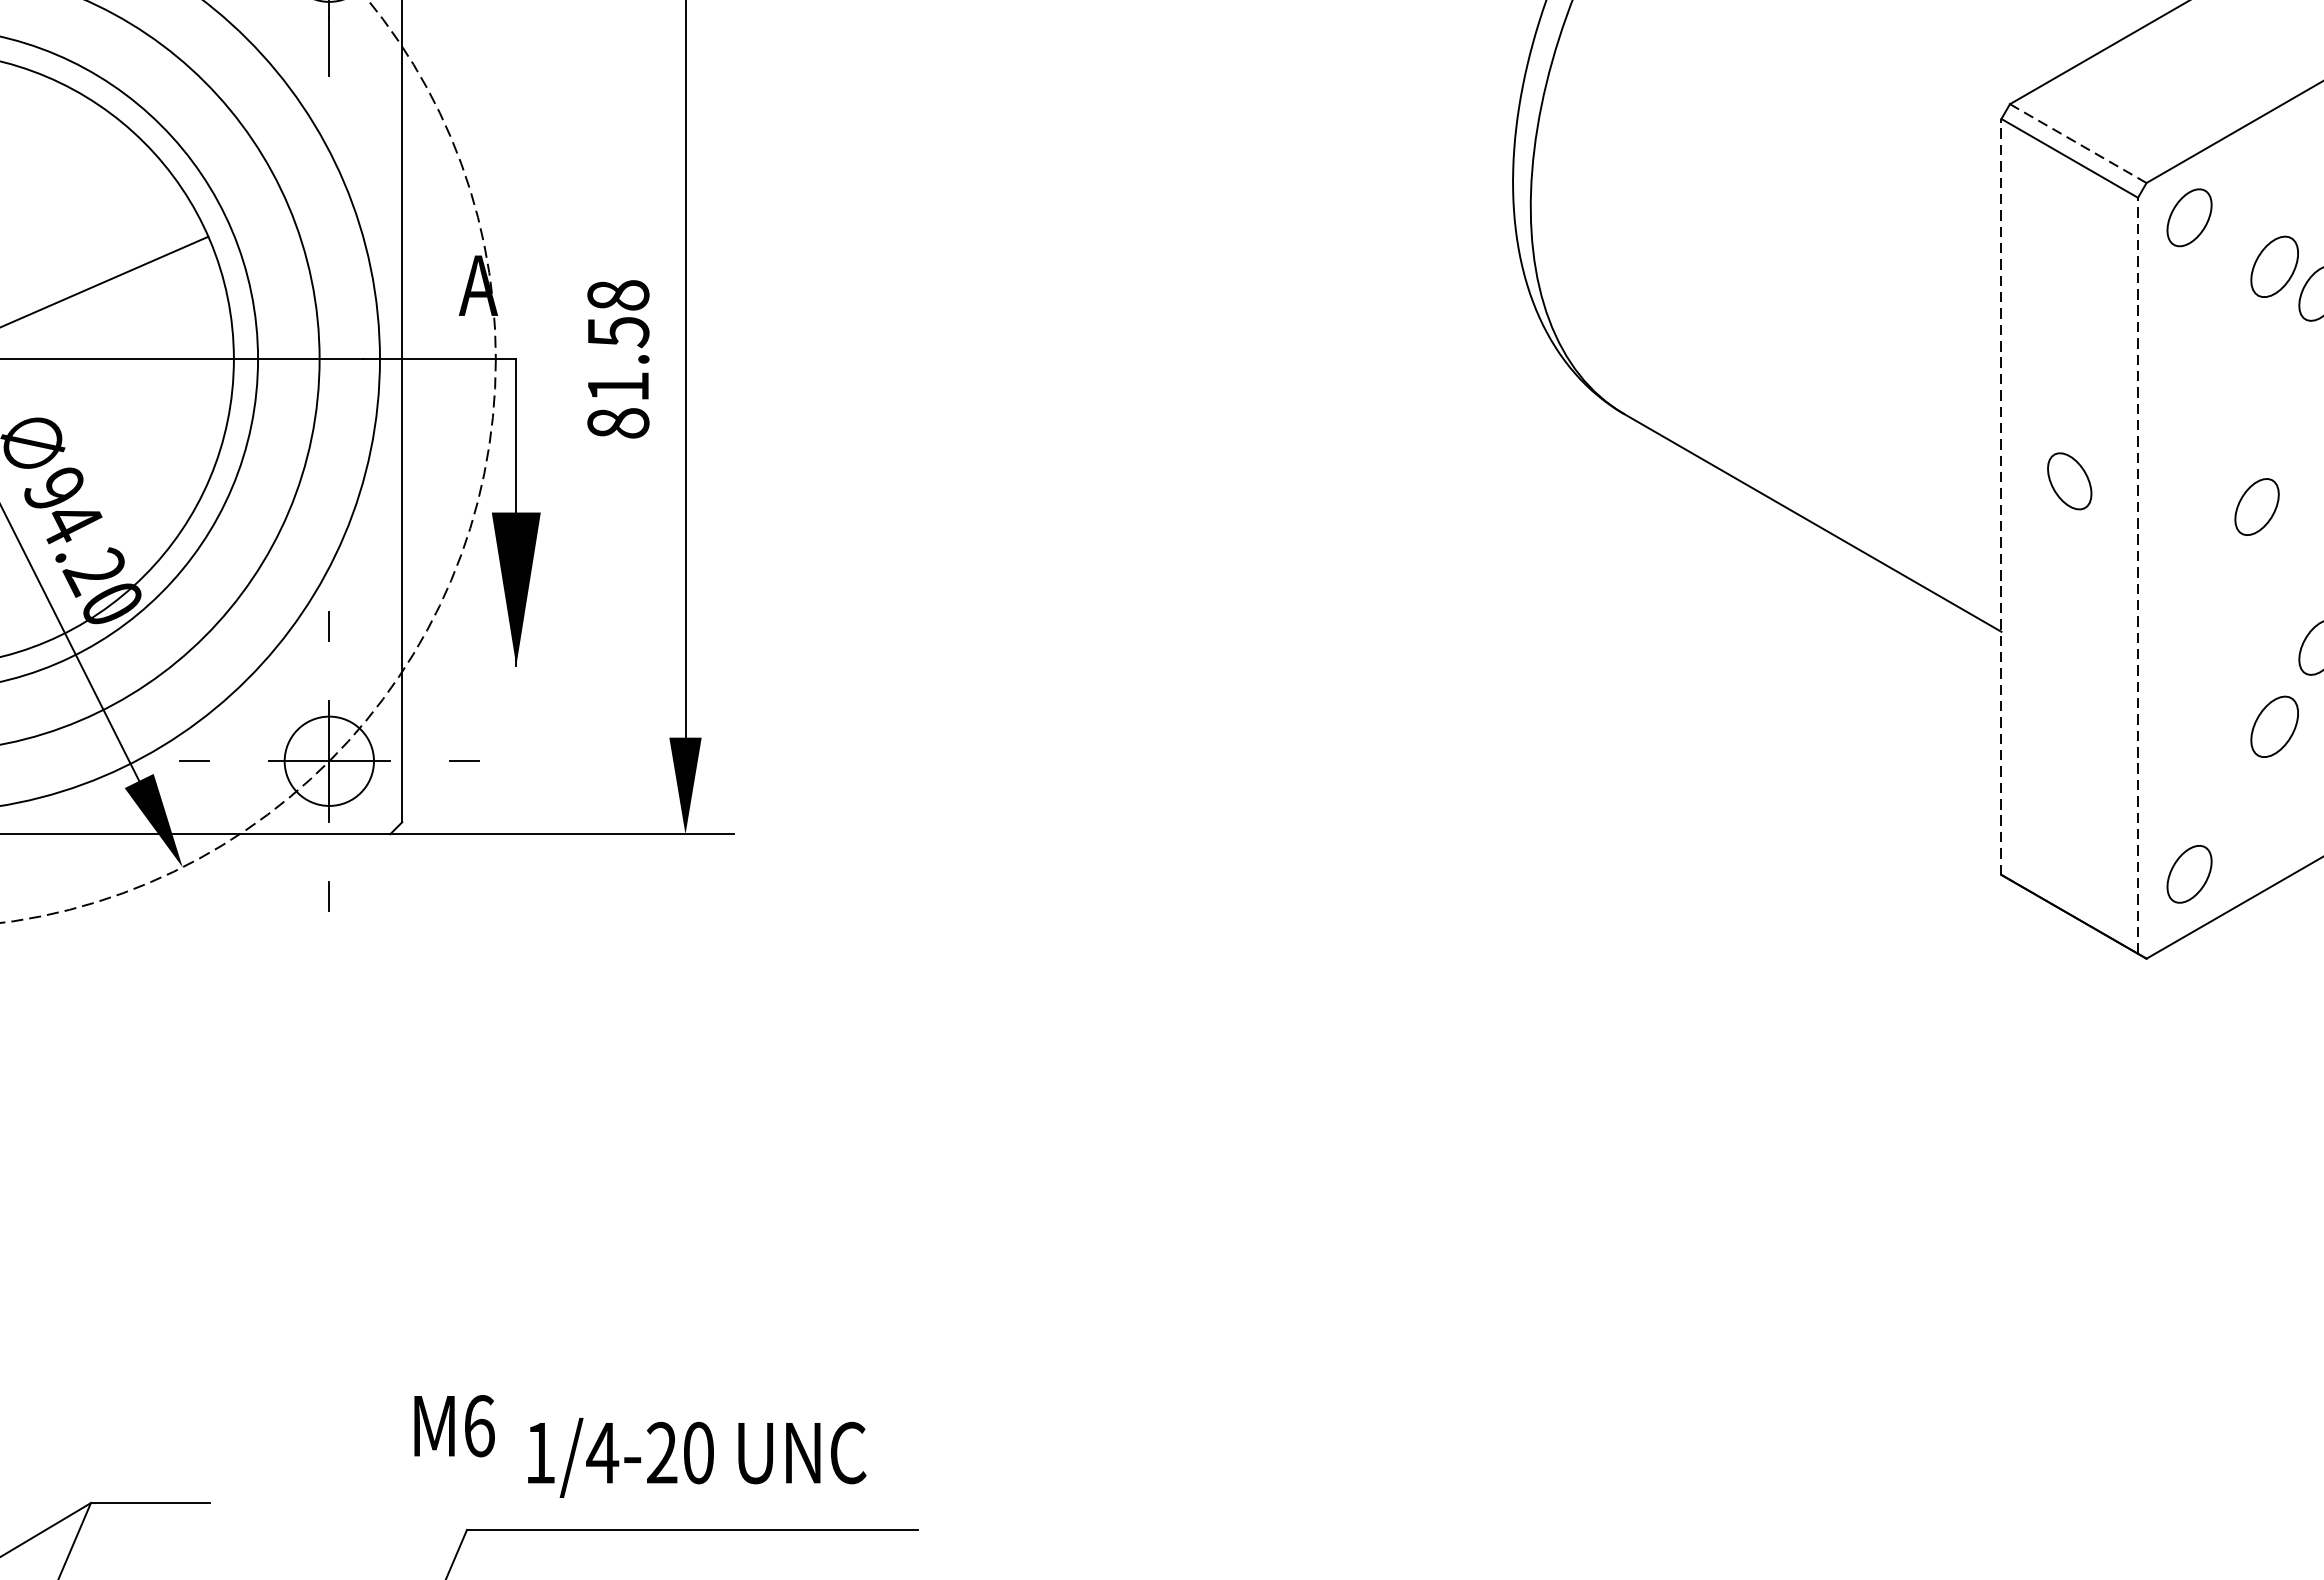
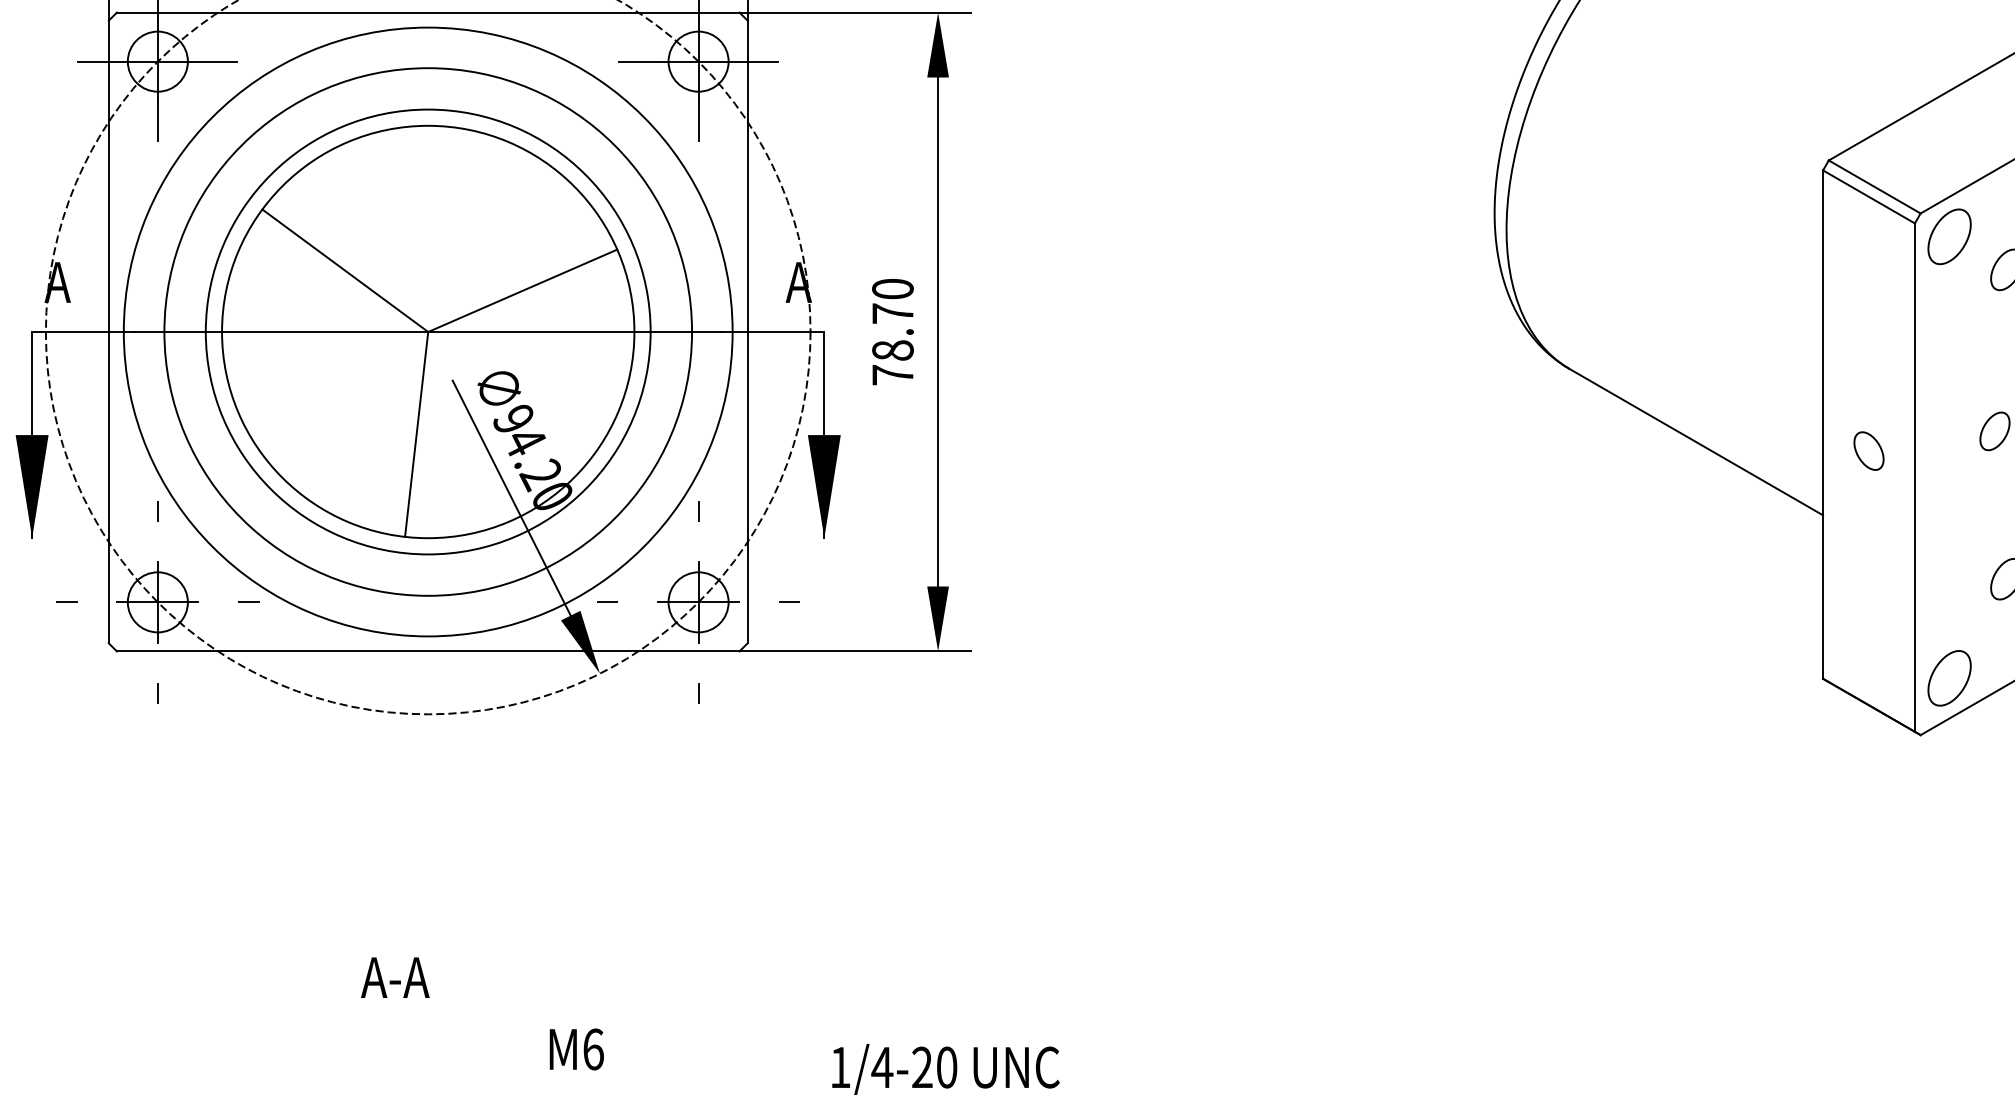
line: (2079, 144) -> (1875, 187), dashed -> solid
part: (2189, 217) -> (1949, 236), size x1.43
text: (617, 358) -> (892, 331), 81.58 -> 78.70
part: (2068, 480) -> (1868, 450), moved
line: (2002, 496) -> (1823, 424), dashed -> solid
line: (2137, 575) -> (1914, 477), dashed -> solid
part: (2189, 874) -> (1949, 678), size x1.43
text: (454, 1426) -> (576, 1049), moved

